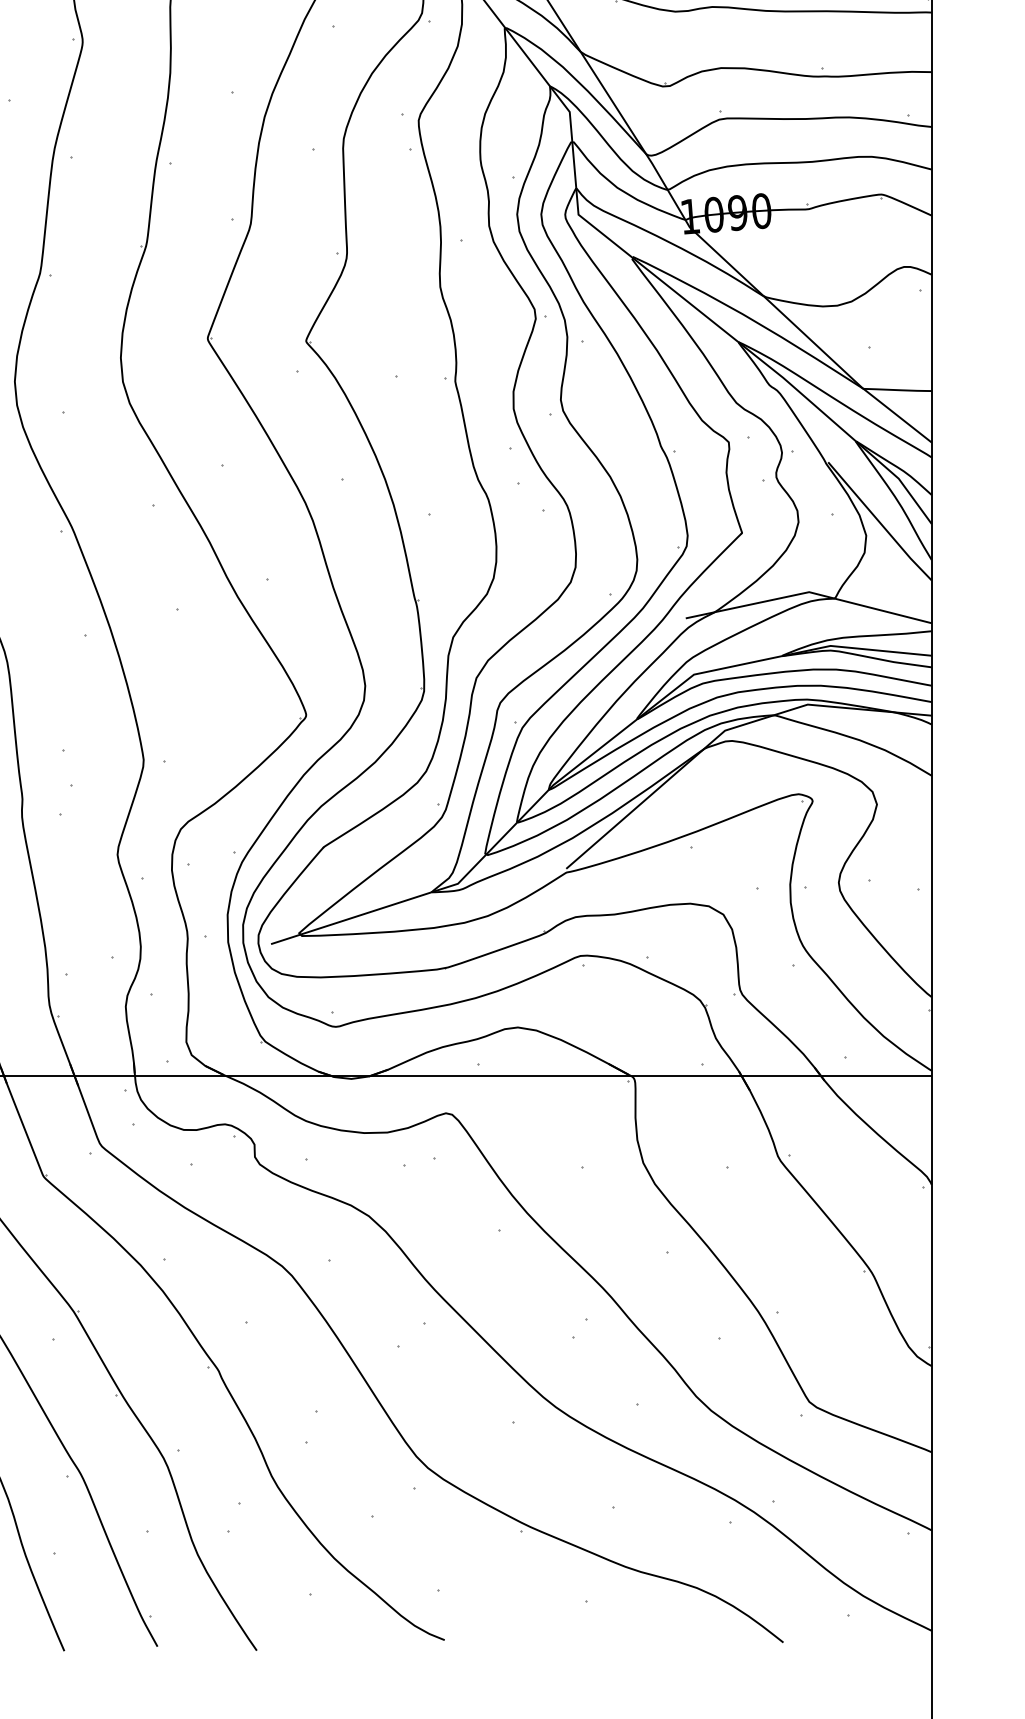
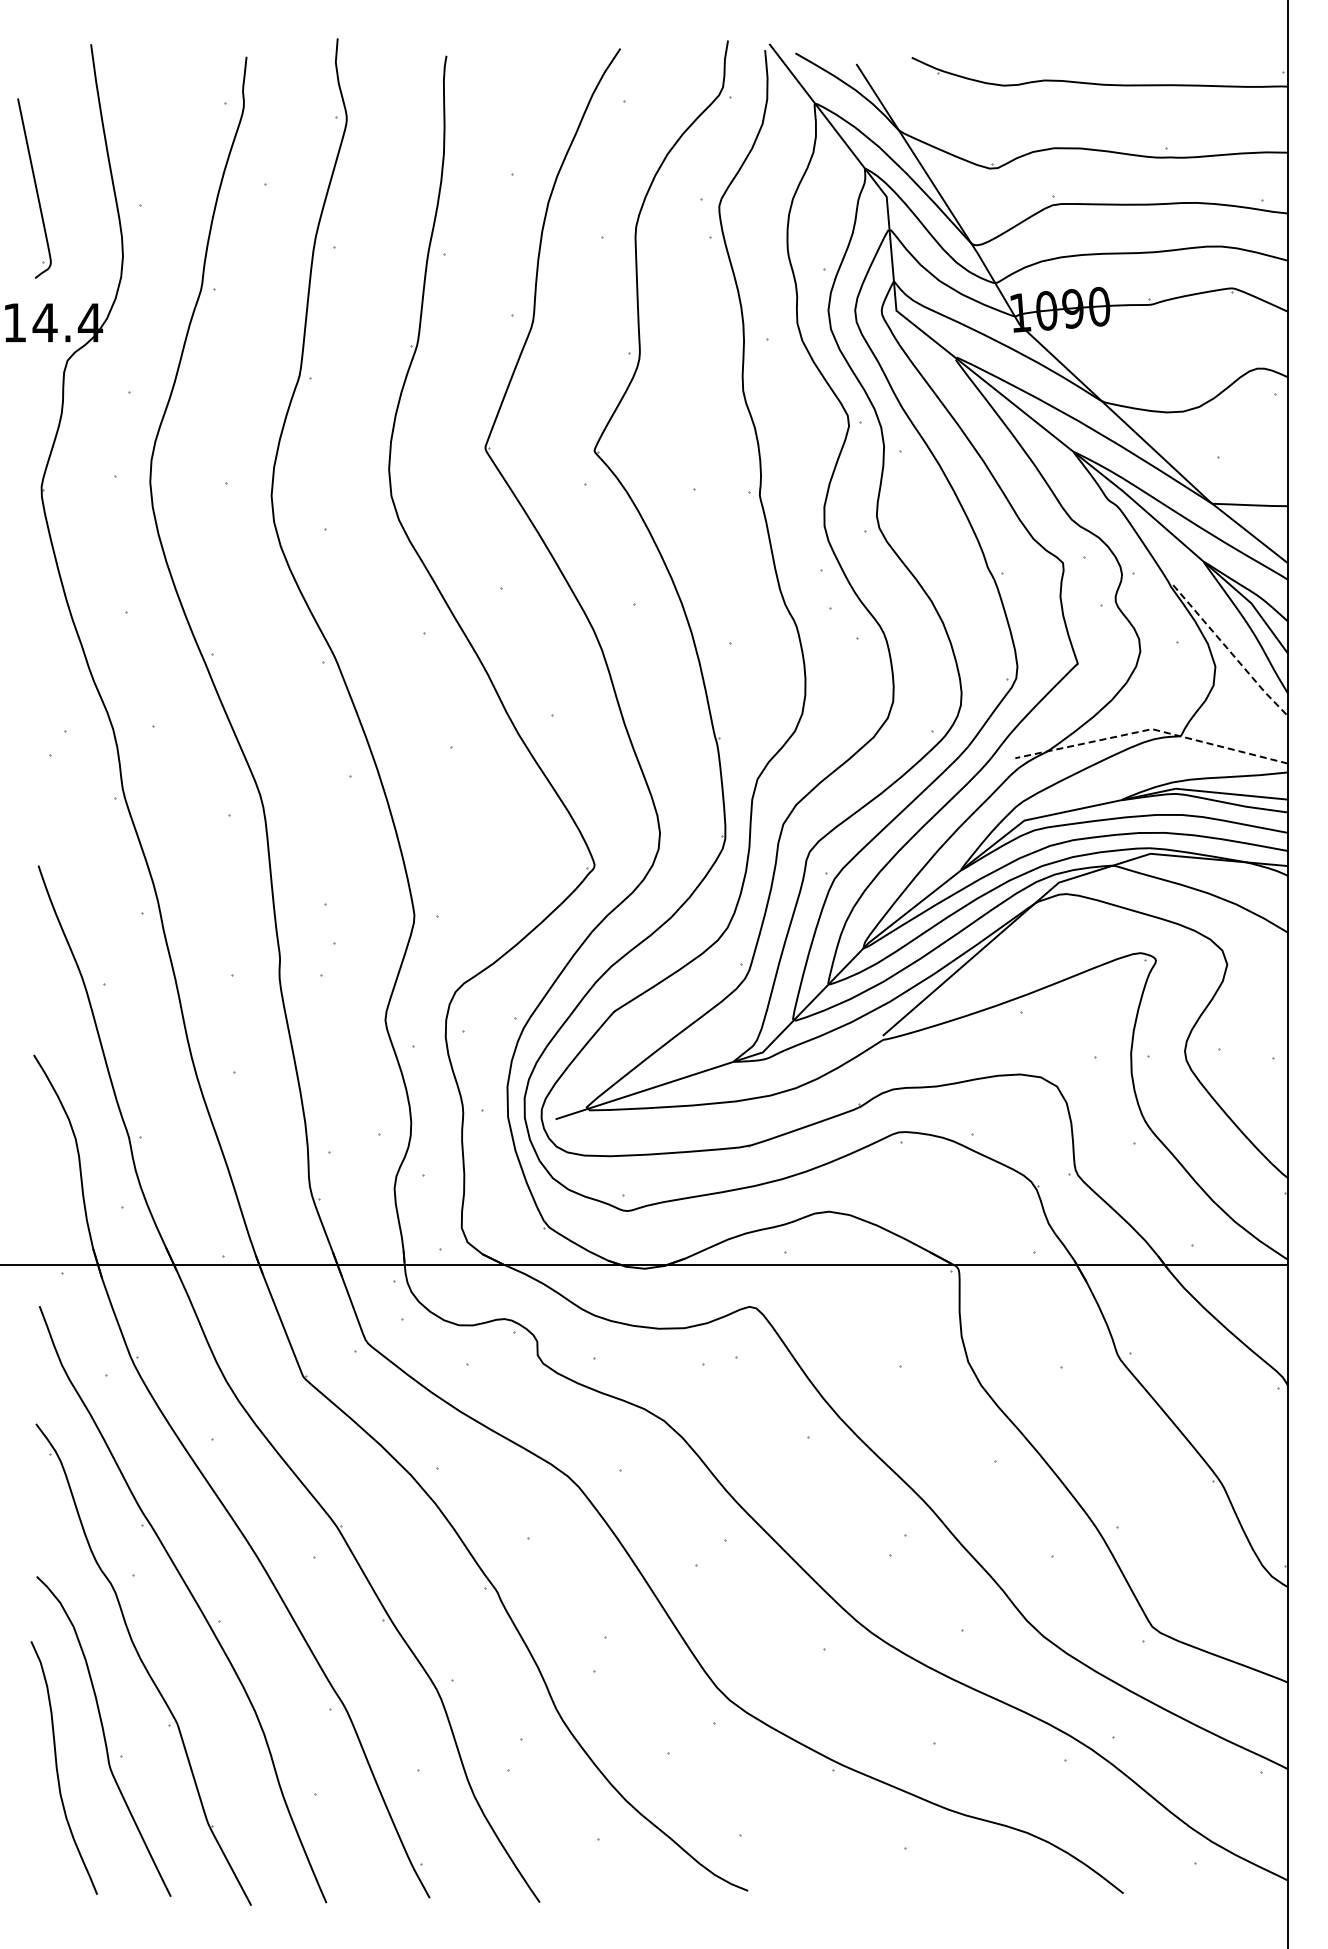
line: (879, 522) -> (1230, 651), solid -> dashed
line: (809, 592) -> (1152, 729), solid -> dashed

